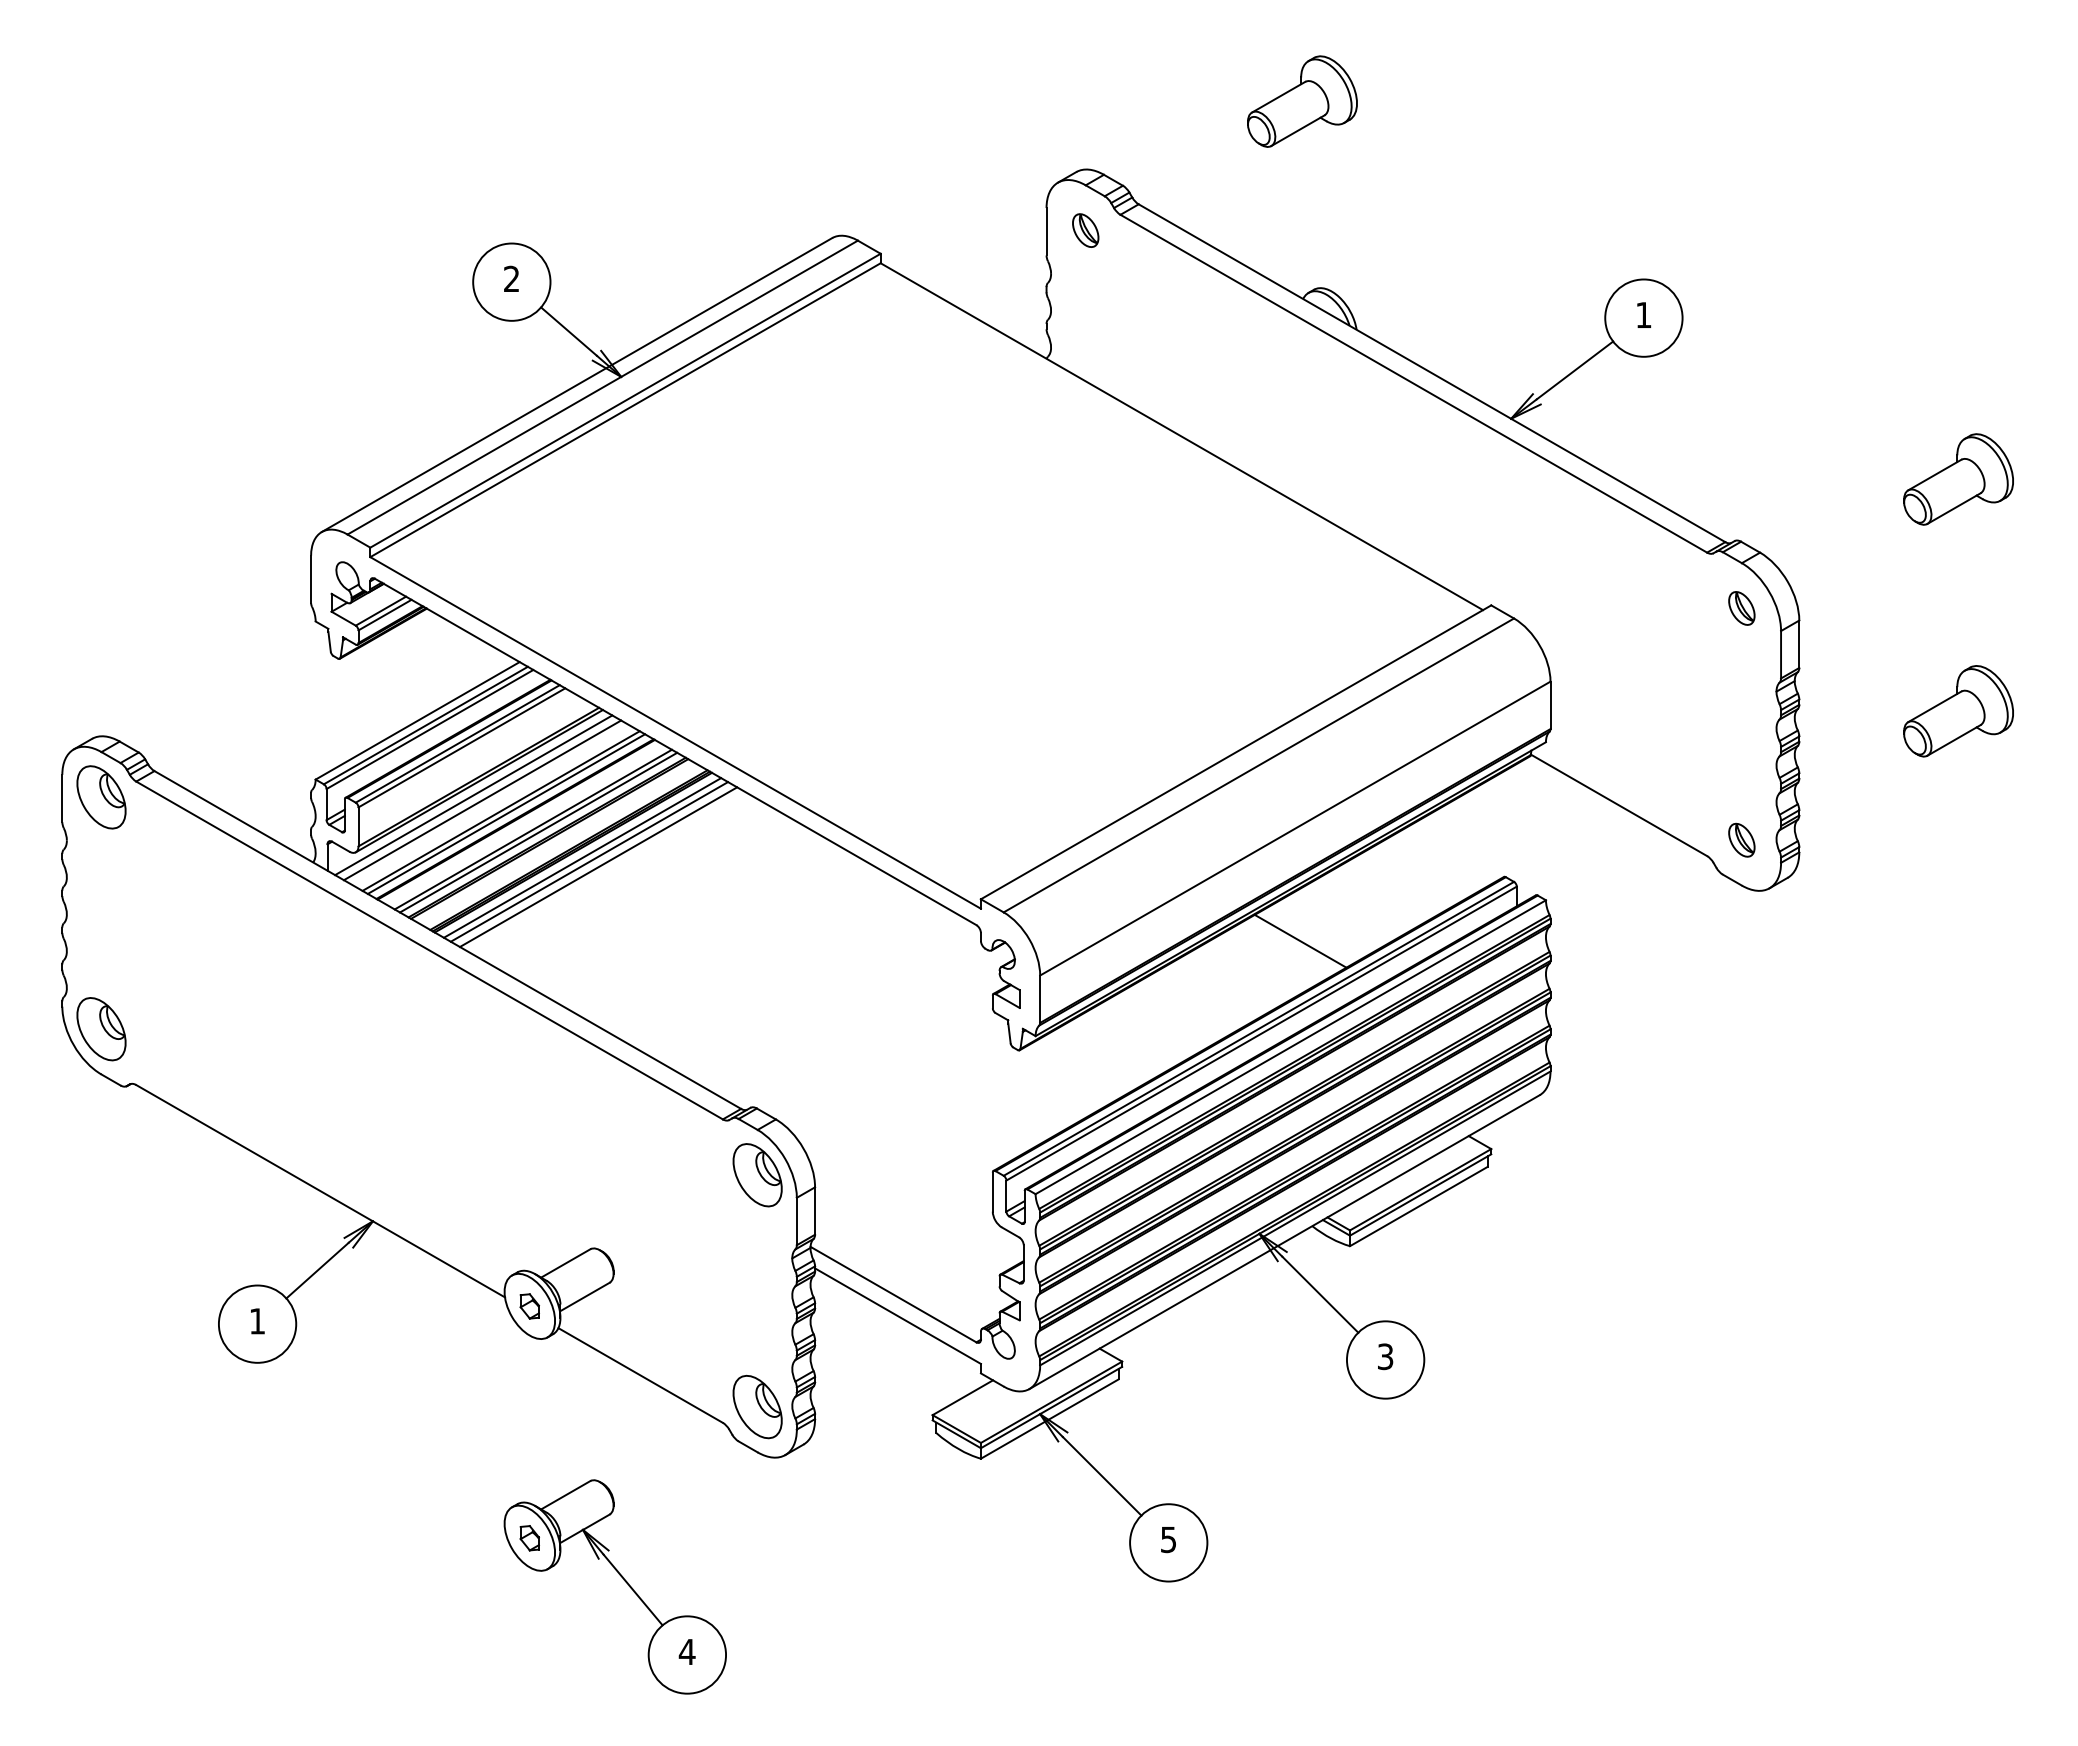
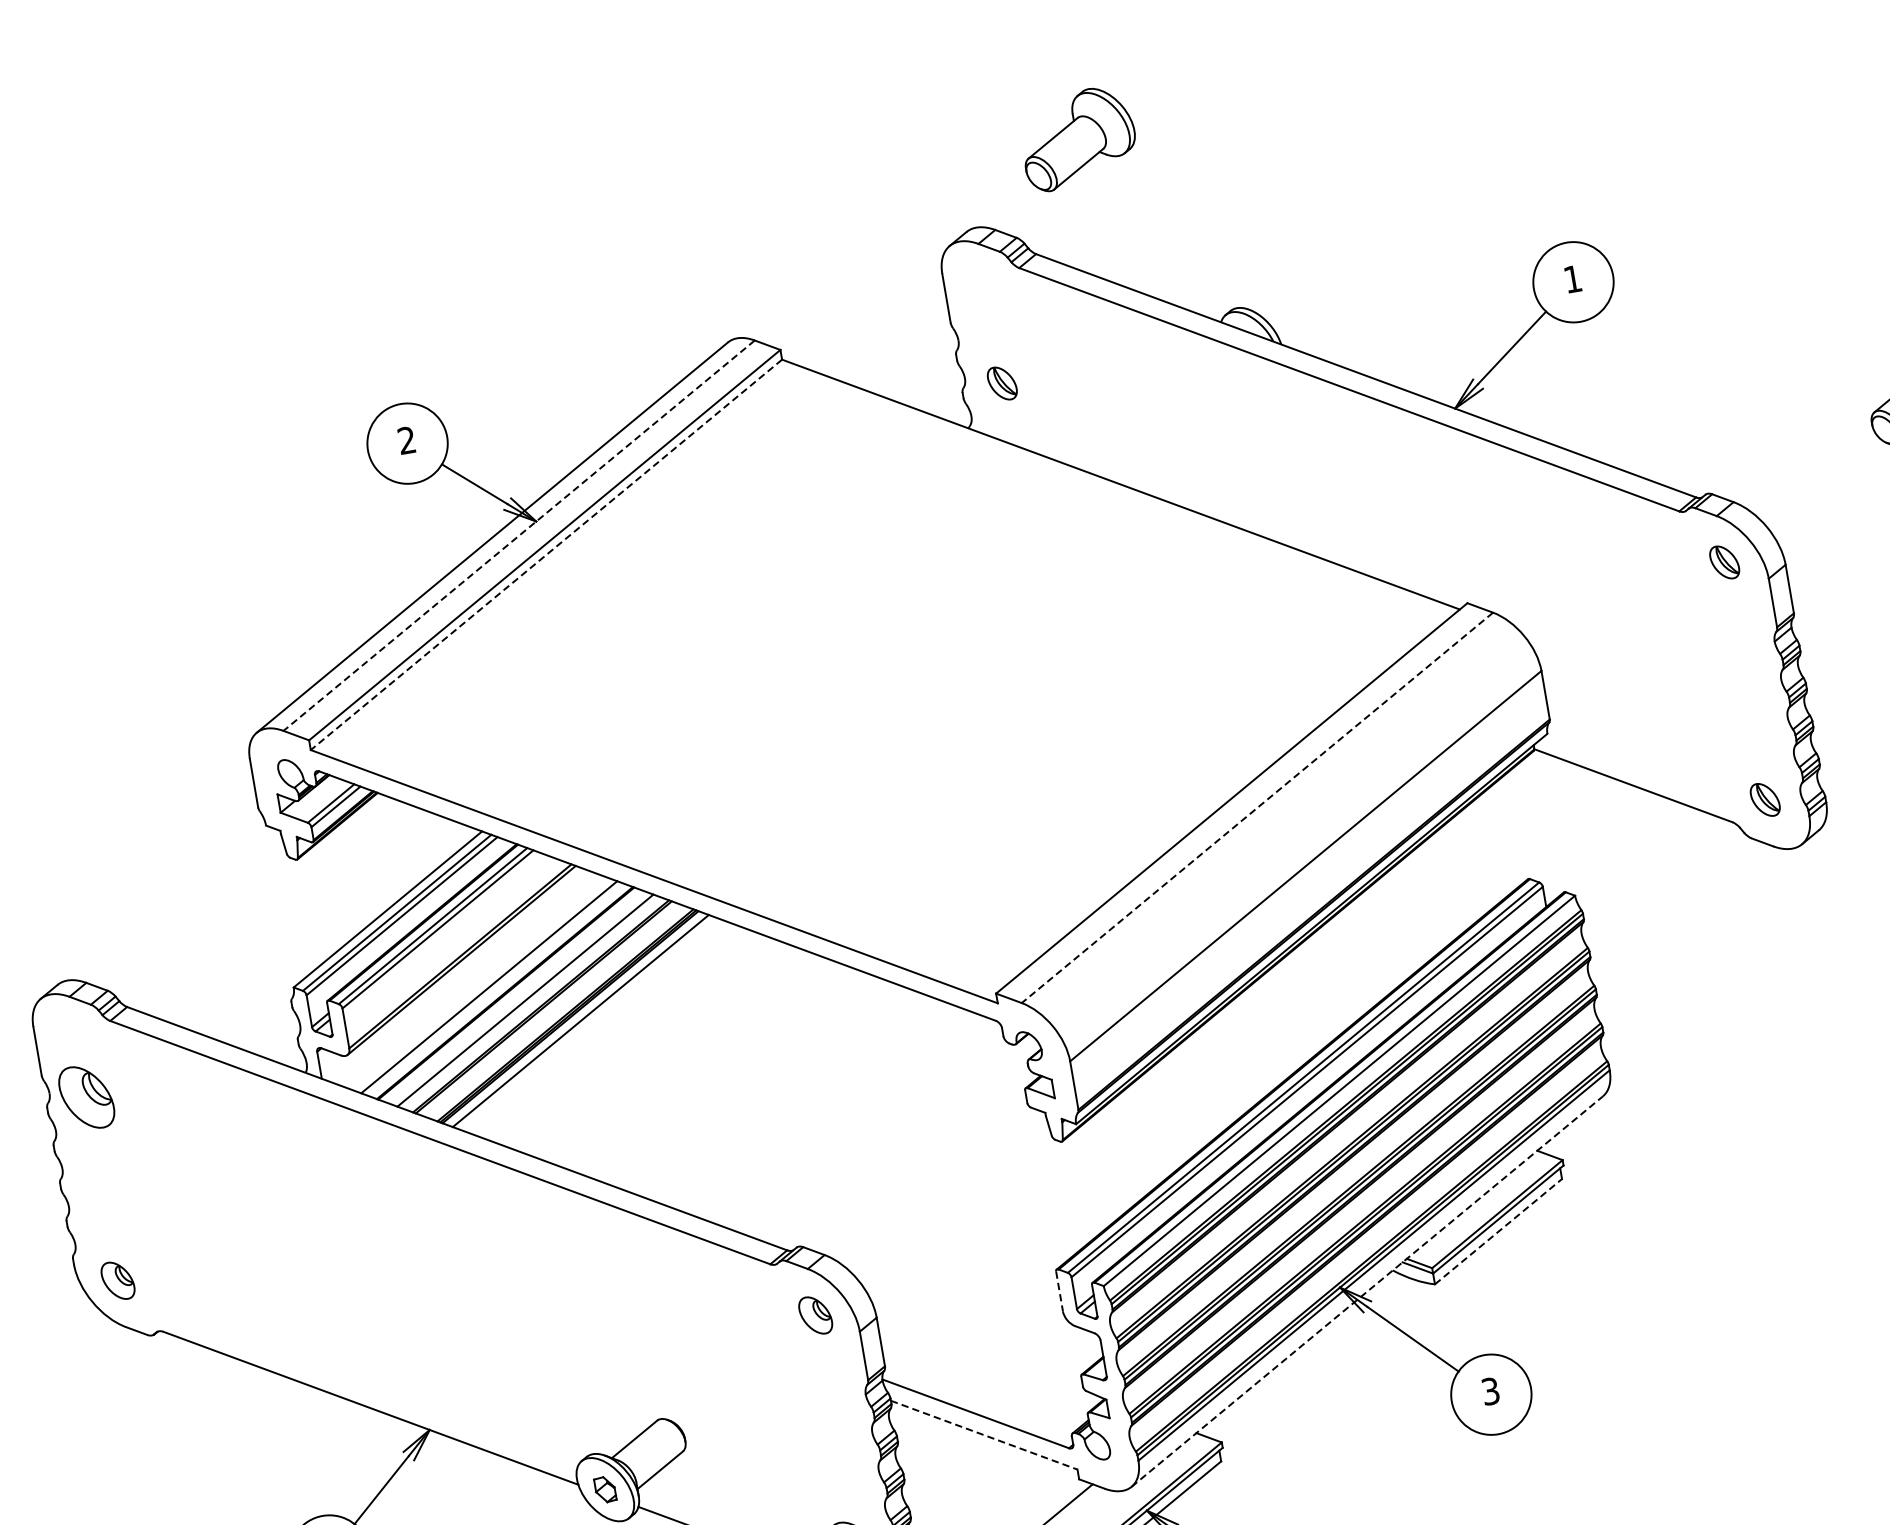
part: (1302, 101) -> (1078, 138), moved
part: (1085, 230) -> (1002, 383), moved
line: (602, 387) -> (518, 535), solid -> dashed
line: (625, 410) -> (546, 555), solid -> dashed
line: (1258, 765) -> (1257, 807), solid -> dashed
line: (473, 795) -> (458, 976), removed
part: (101, 797) -> (86, 1097), moved
line: (482, 800) -> (468, 979), removed
line: (506, 813) -> (495, 988), removed
line: (538, 832) -> (531, 1002), removed
line: (589, 861) -> (588, 1023), removed
line: (598, 867) -> (598, 1028), removed
line: (1300, 940) -> (1330, 979), removed
part: (101, 1029) -> (118, 1280), size x0.6
part: (757, 1175) -> (815, 1315), size x0.6
line: (992, 1192) -> (1059, 1291), solid -> dashed
line: (1419, 1206) -> (1499, 1231), solid -> dashed
line: (1285, 1241) -> (1368, 1290), solid -> dashed
line: (898, 1316) -> (984, 1435), solid -> dashed

